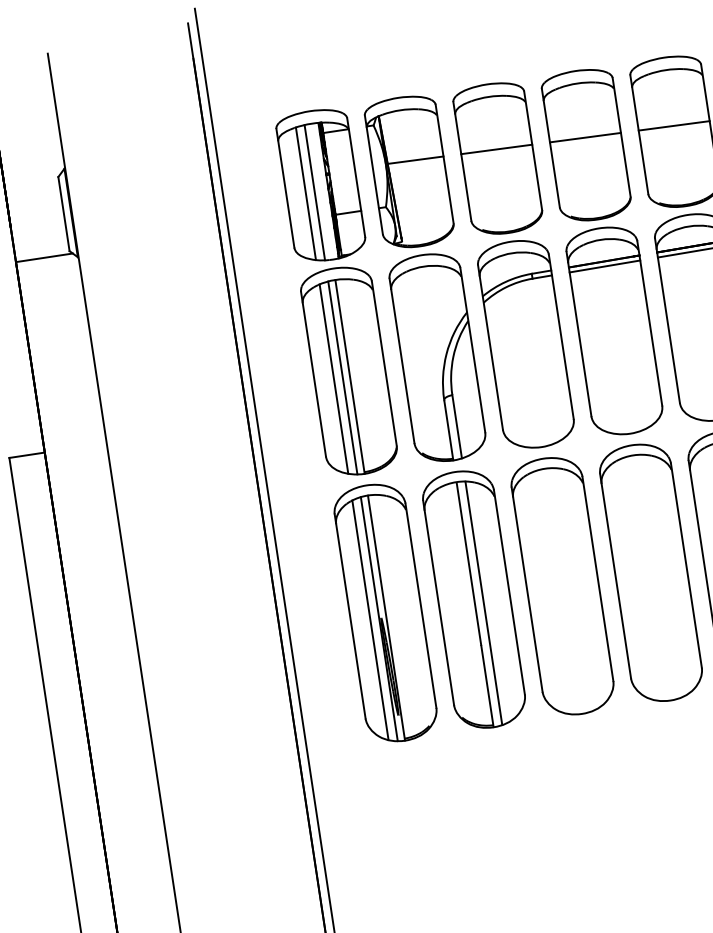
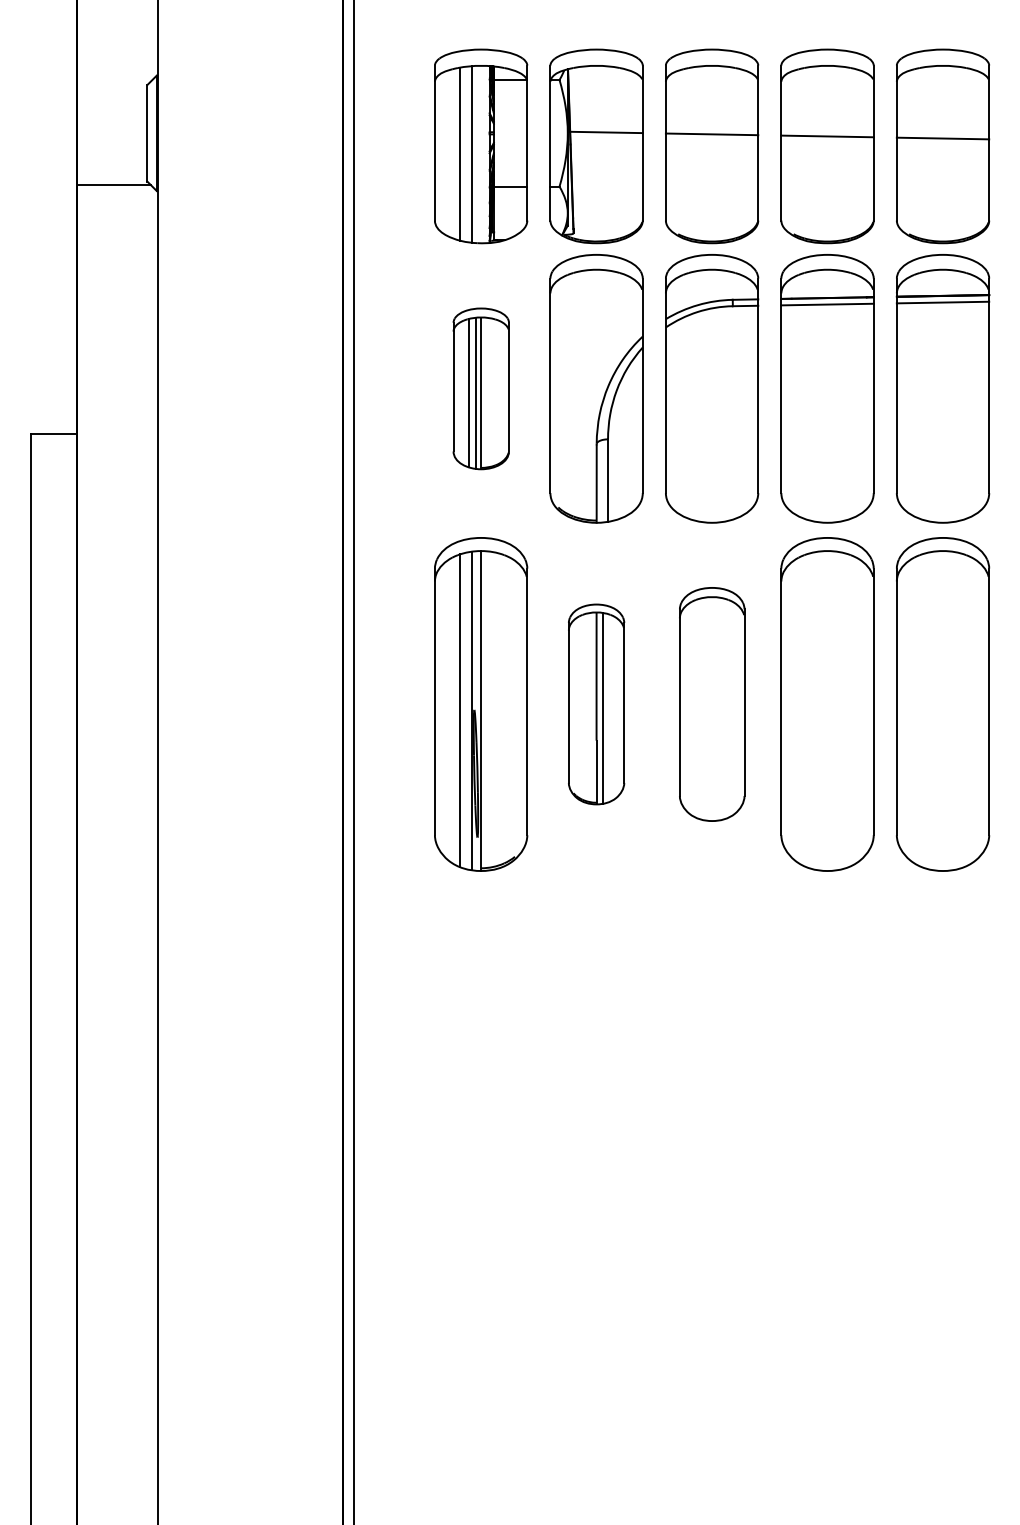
part: (349, 370) -> (481, 388), size x0.6
part: (563, 586) -> (712, 704), size x0.7
part: (474, 599) -> (596, 704), size x0.6

